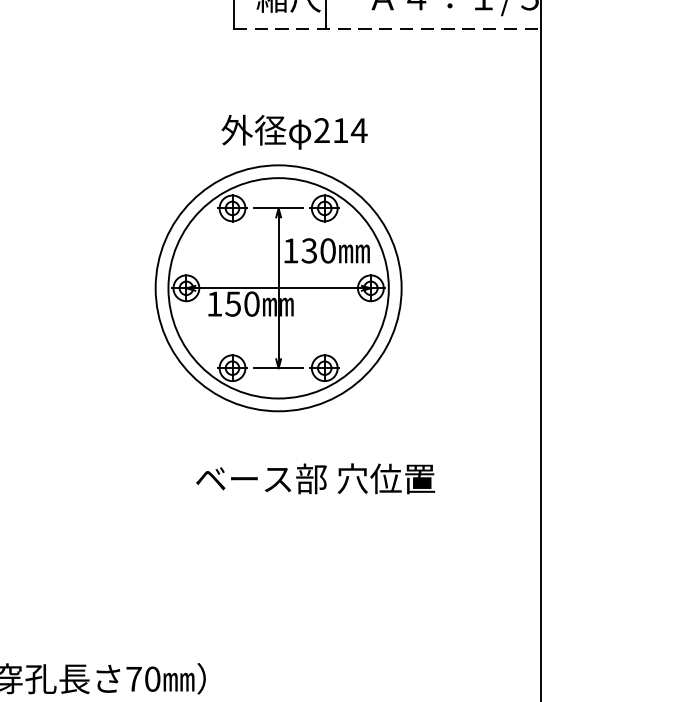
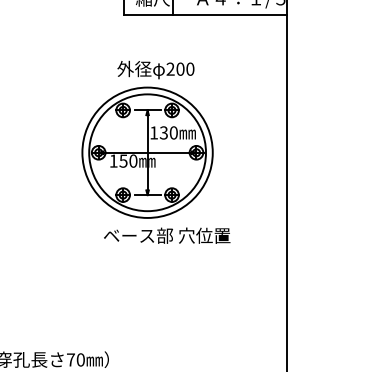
line: (387, 29) -> (205, 15), dashed -> solid
text: (350, 129) -> (185, 68), 214 -> 200
text: (316, 478) -> (167, 235), moved

